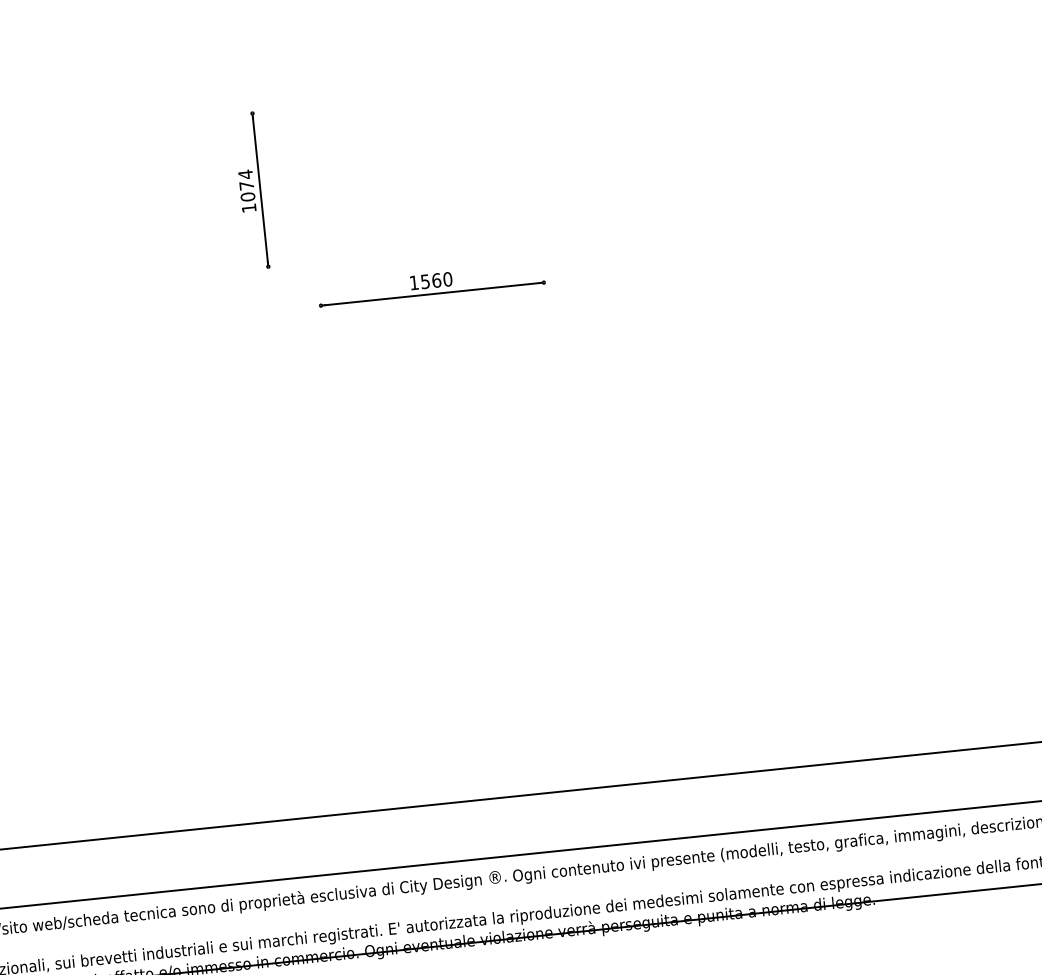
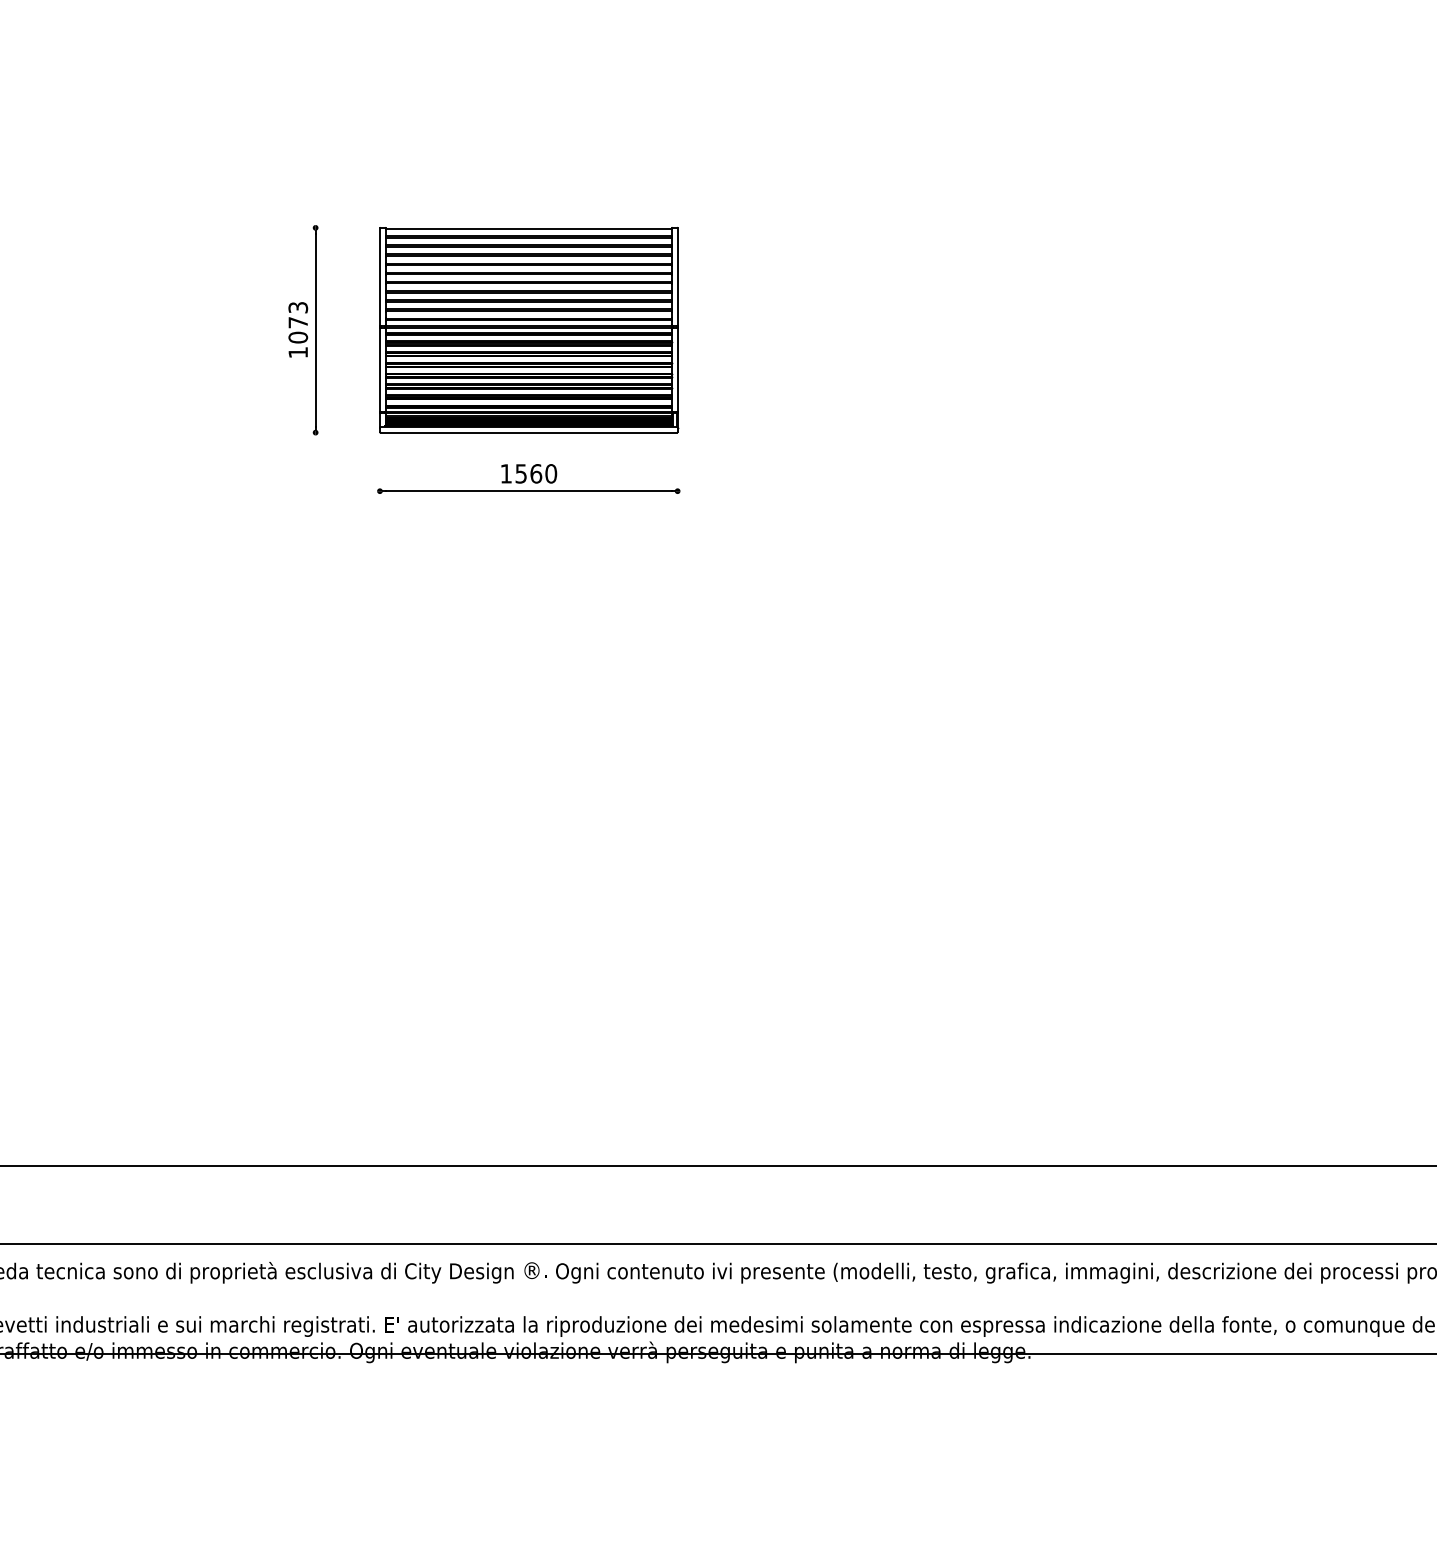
part: (420, 173) -> (529, 330), added
text: (245, 174) -> (298, 307), 1074 -> 1073

